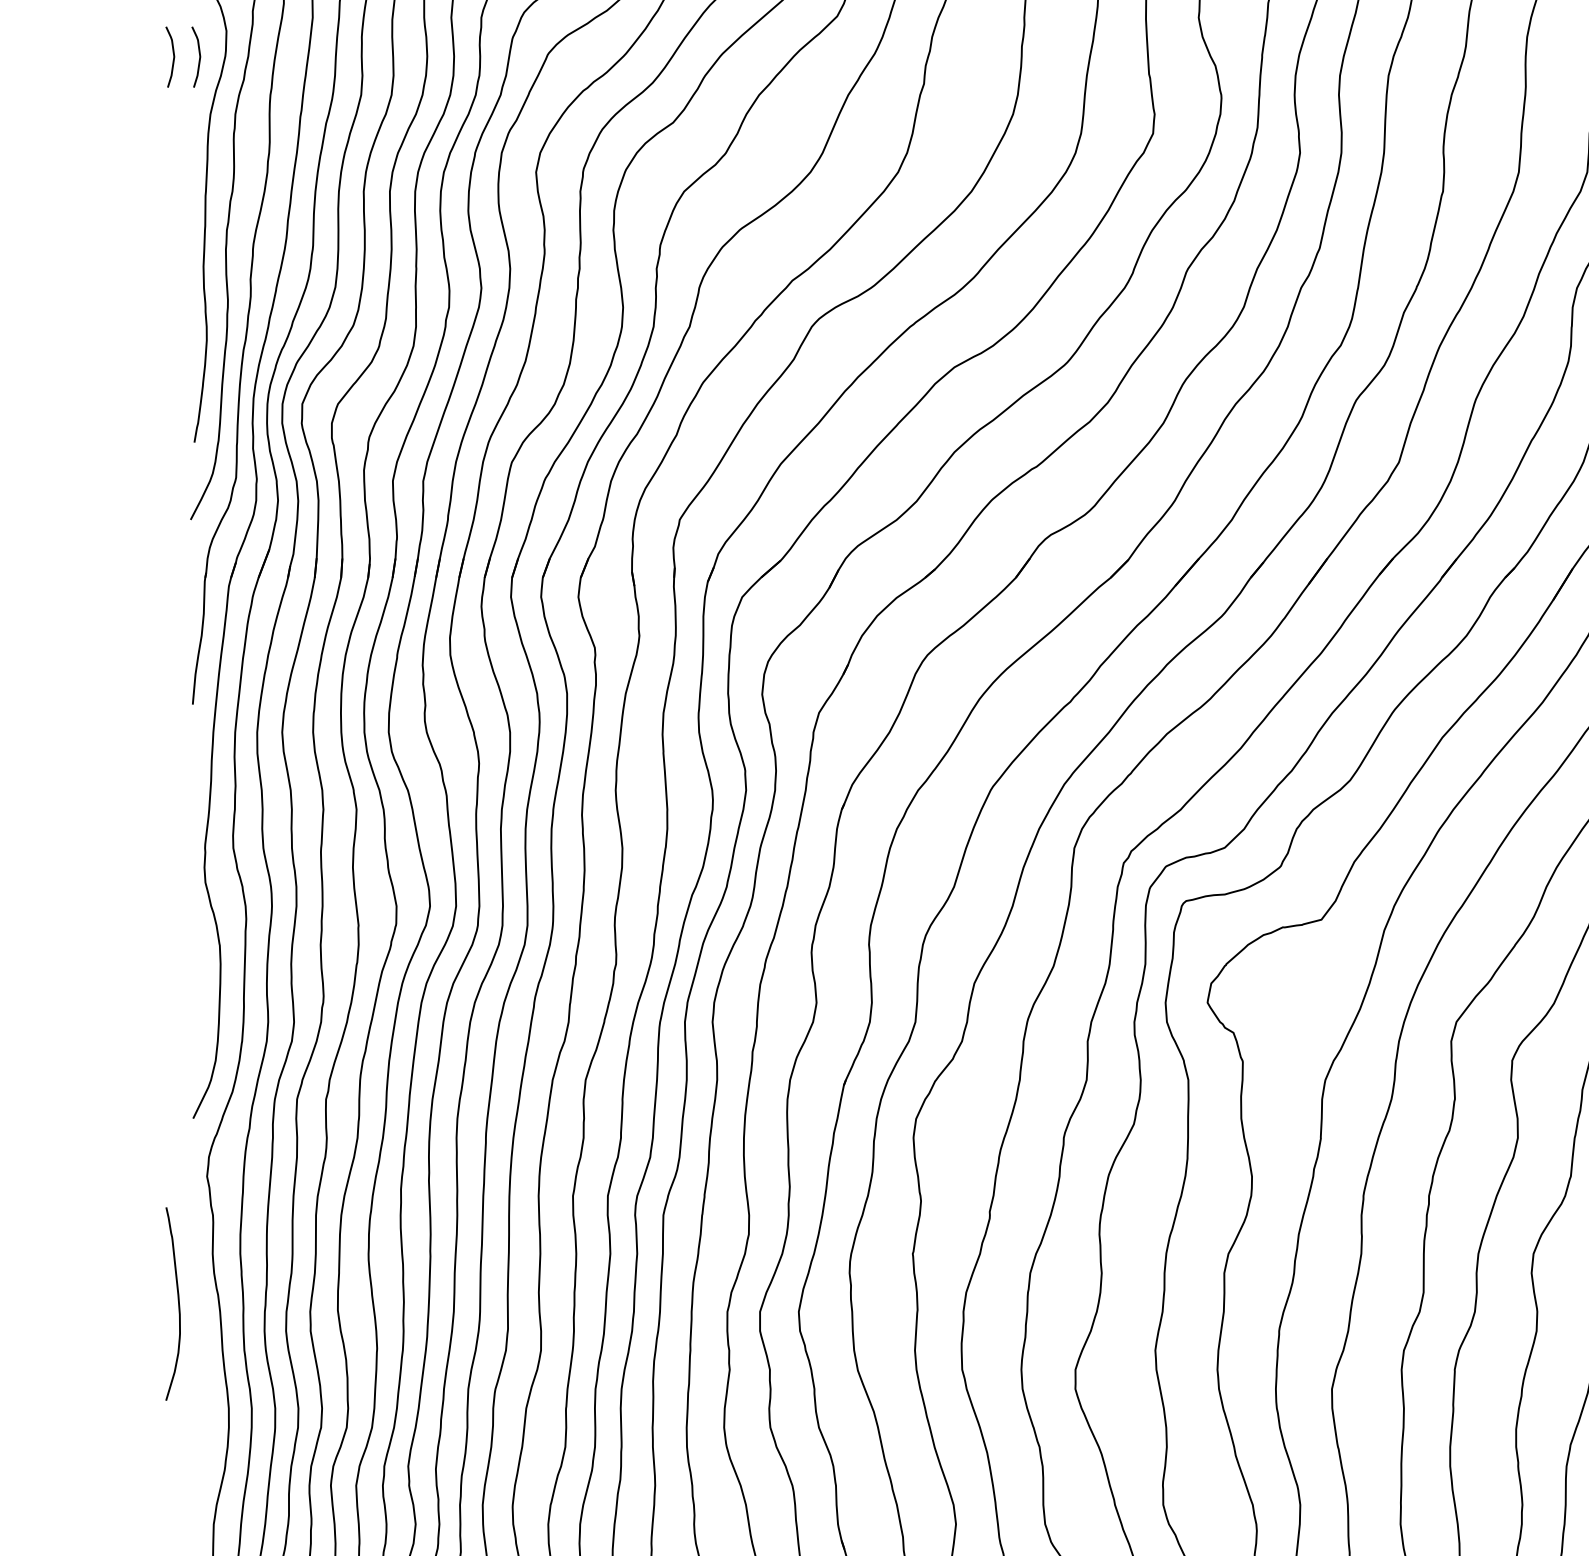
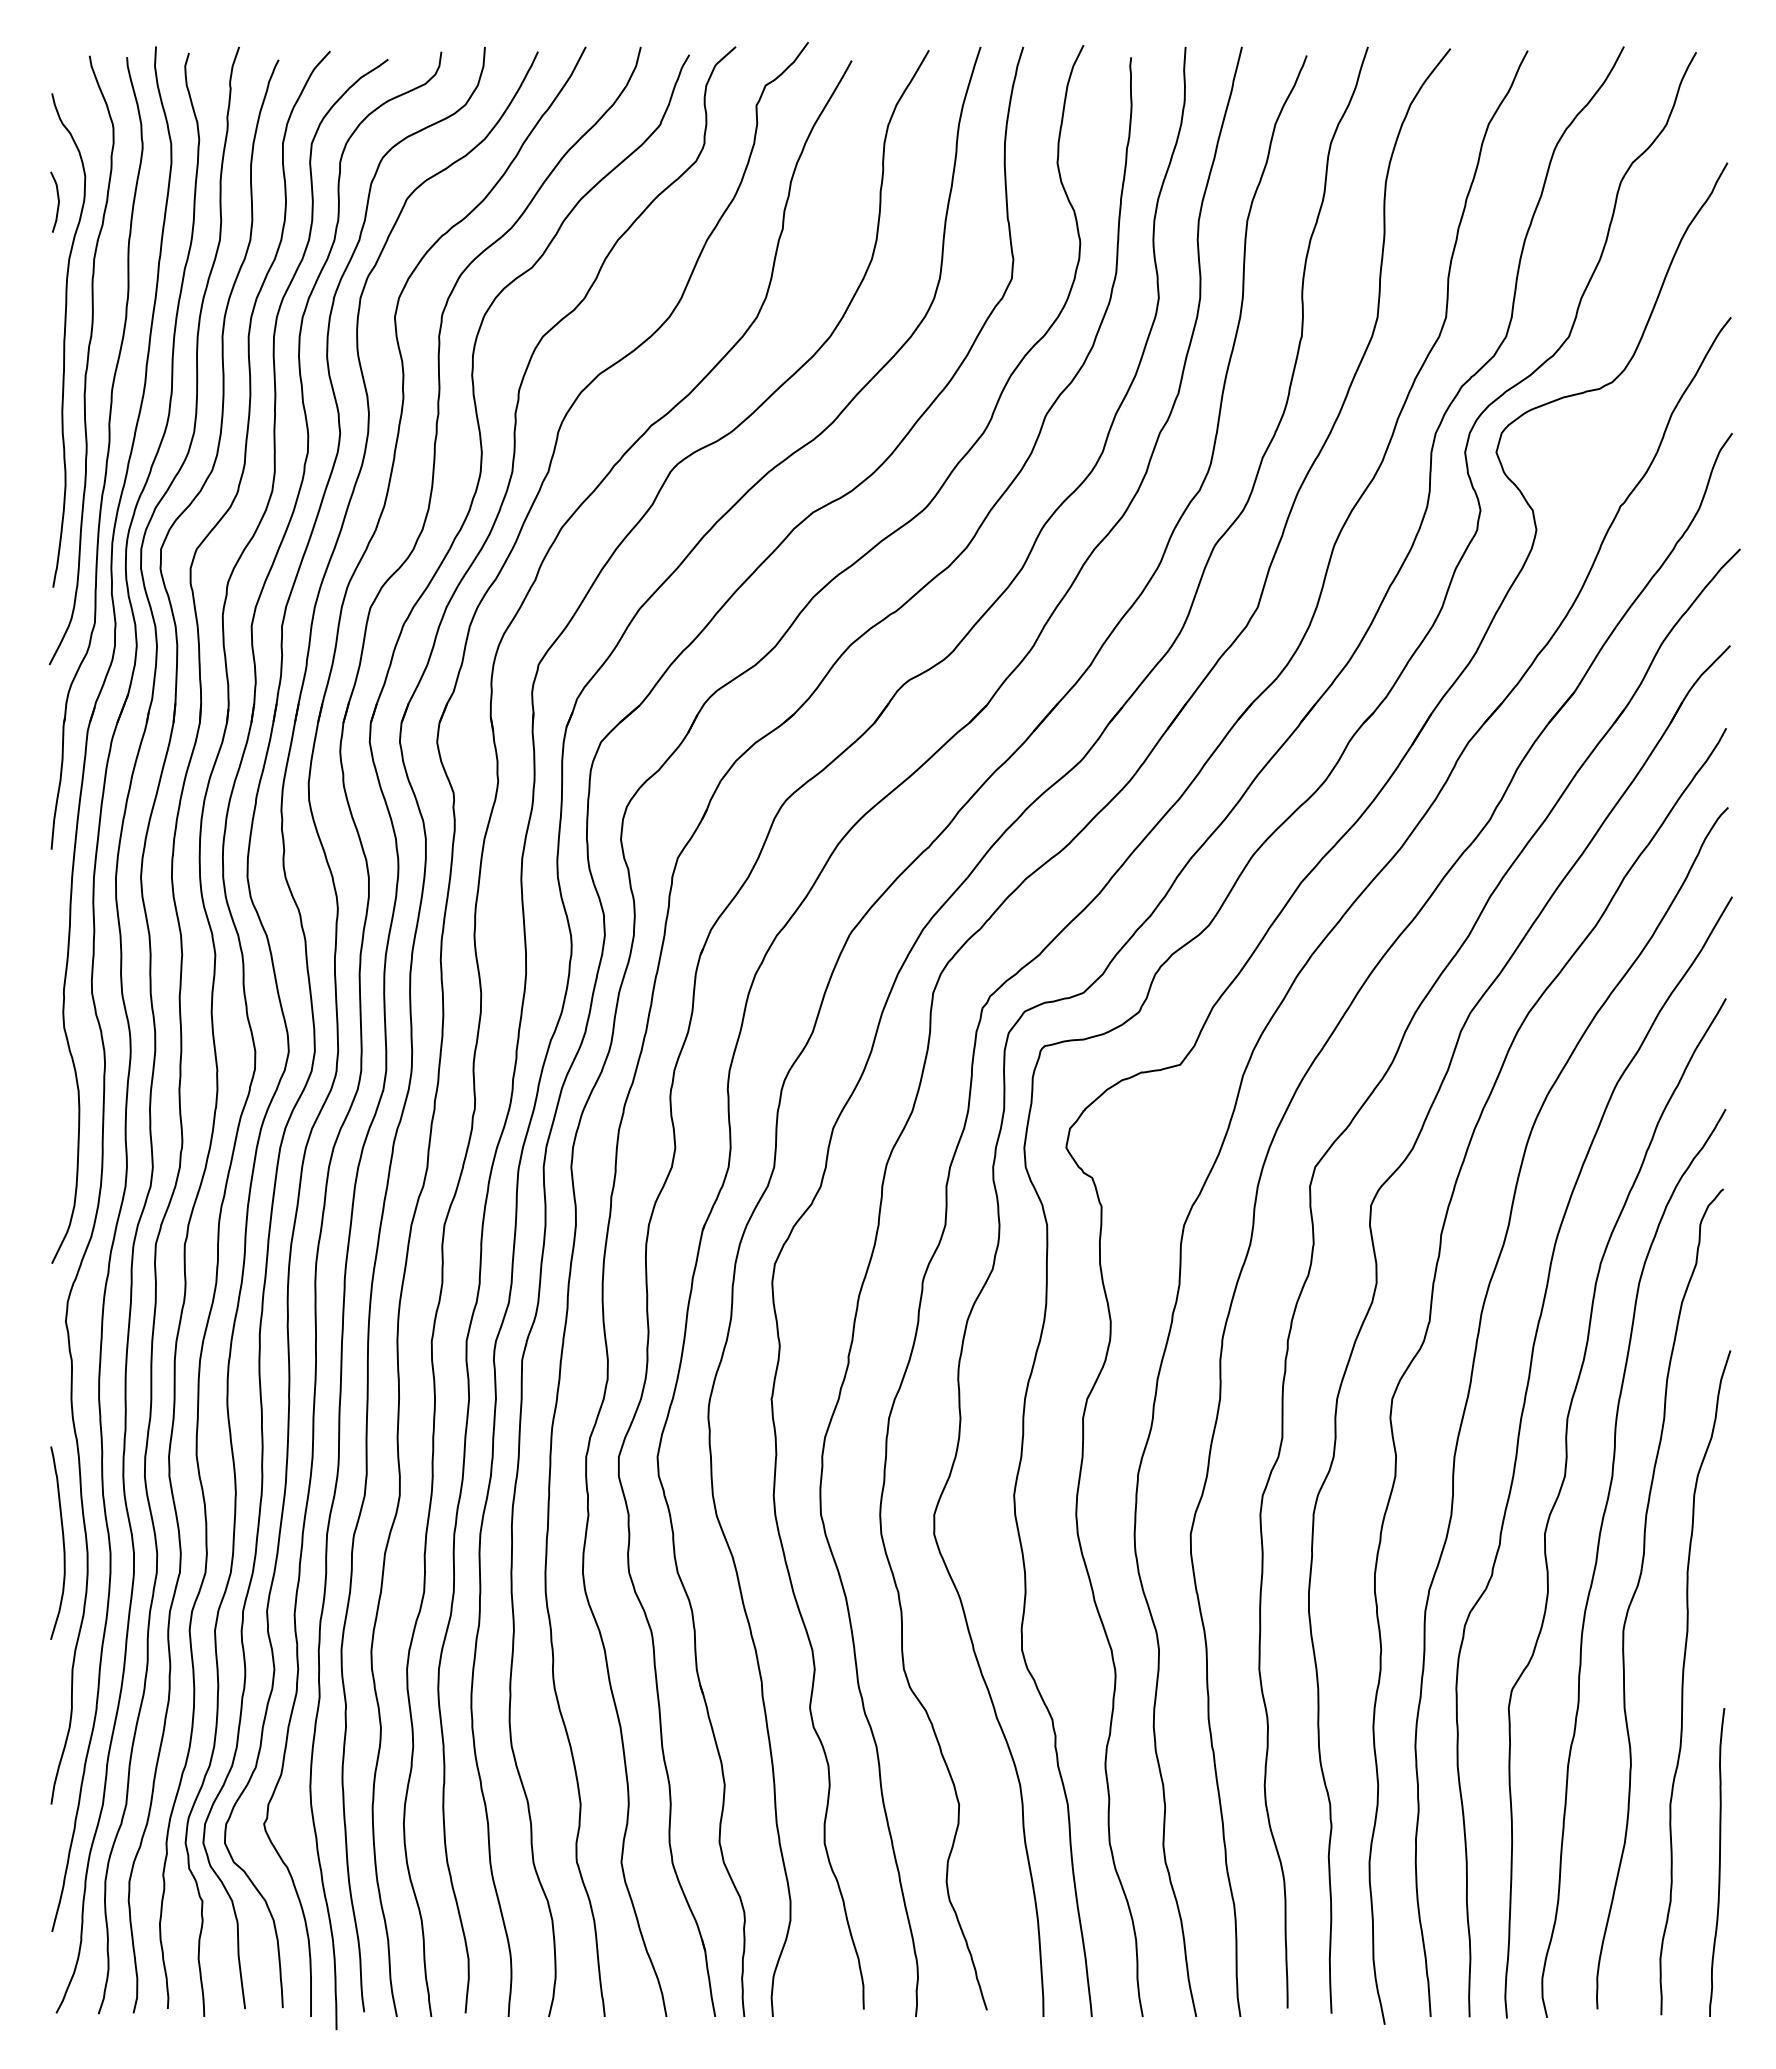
curve: (172, 54) -> (31, 199), removed
curve: (177, 1303) -> (62, 1542), moved

